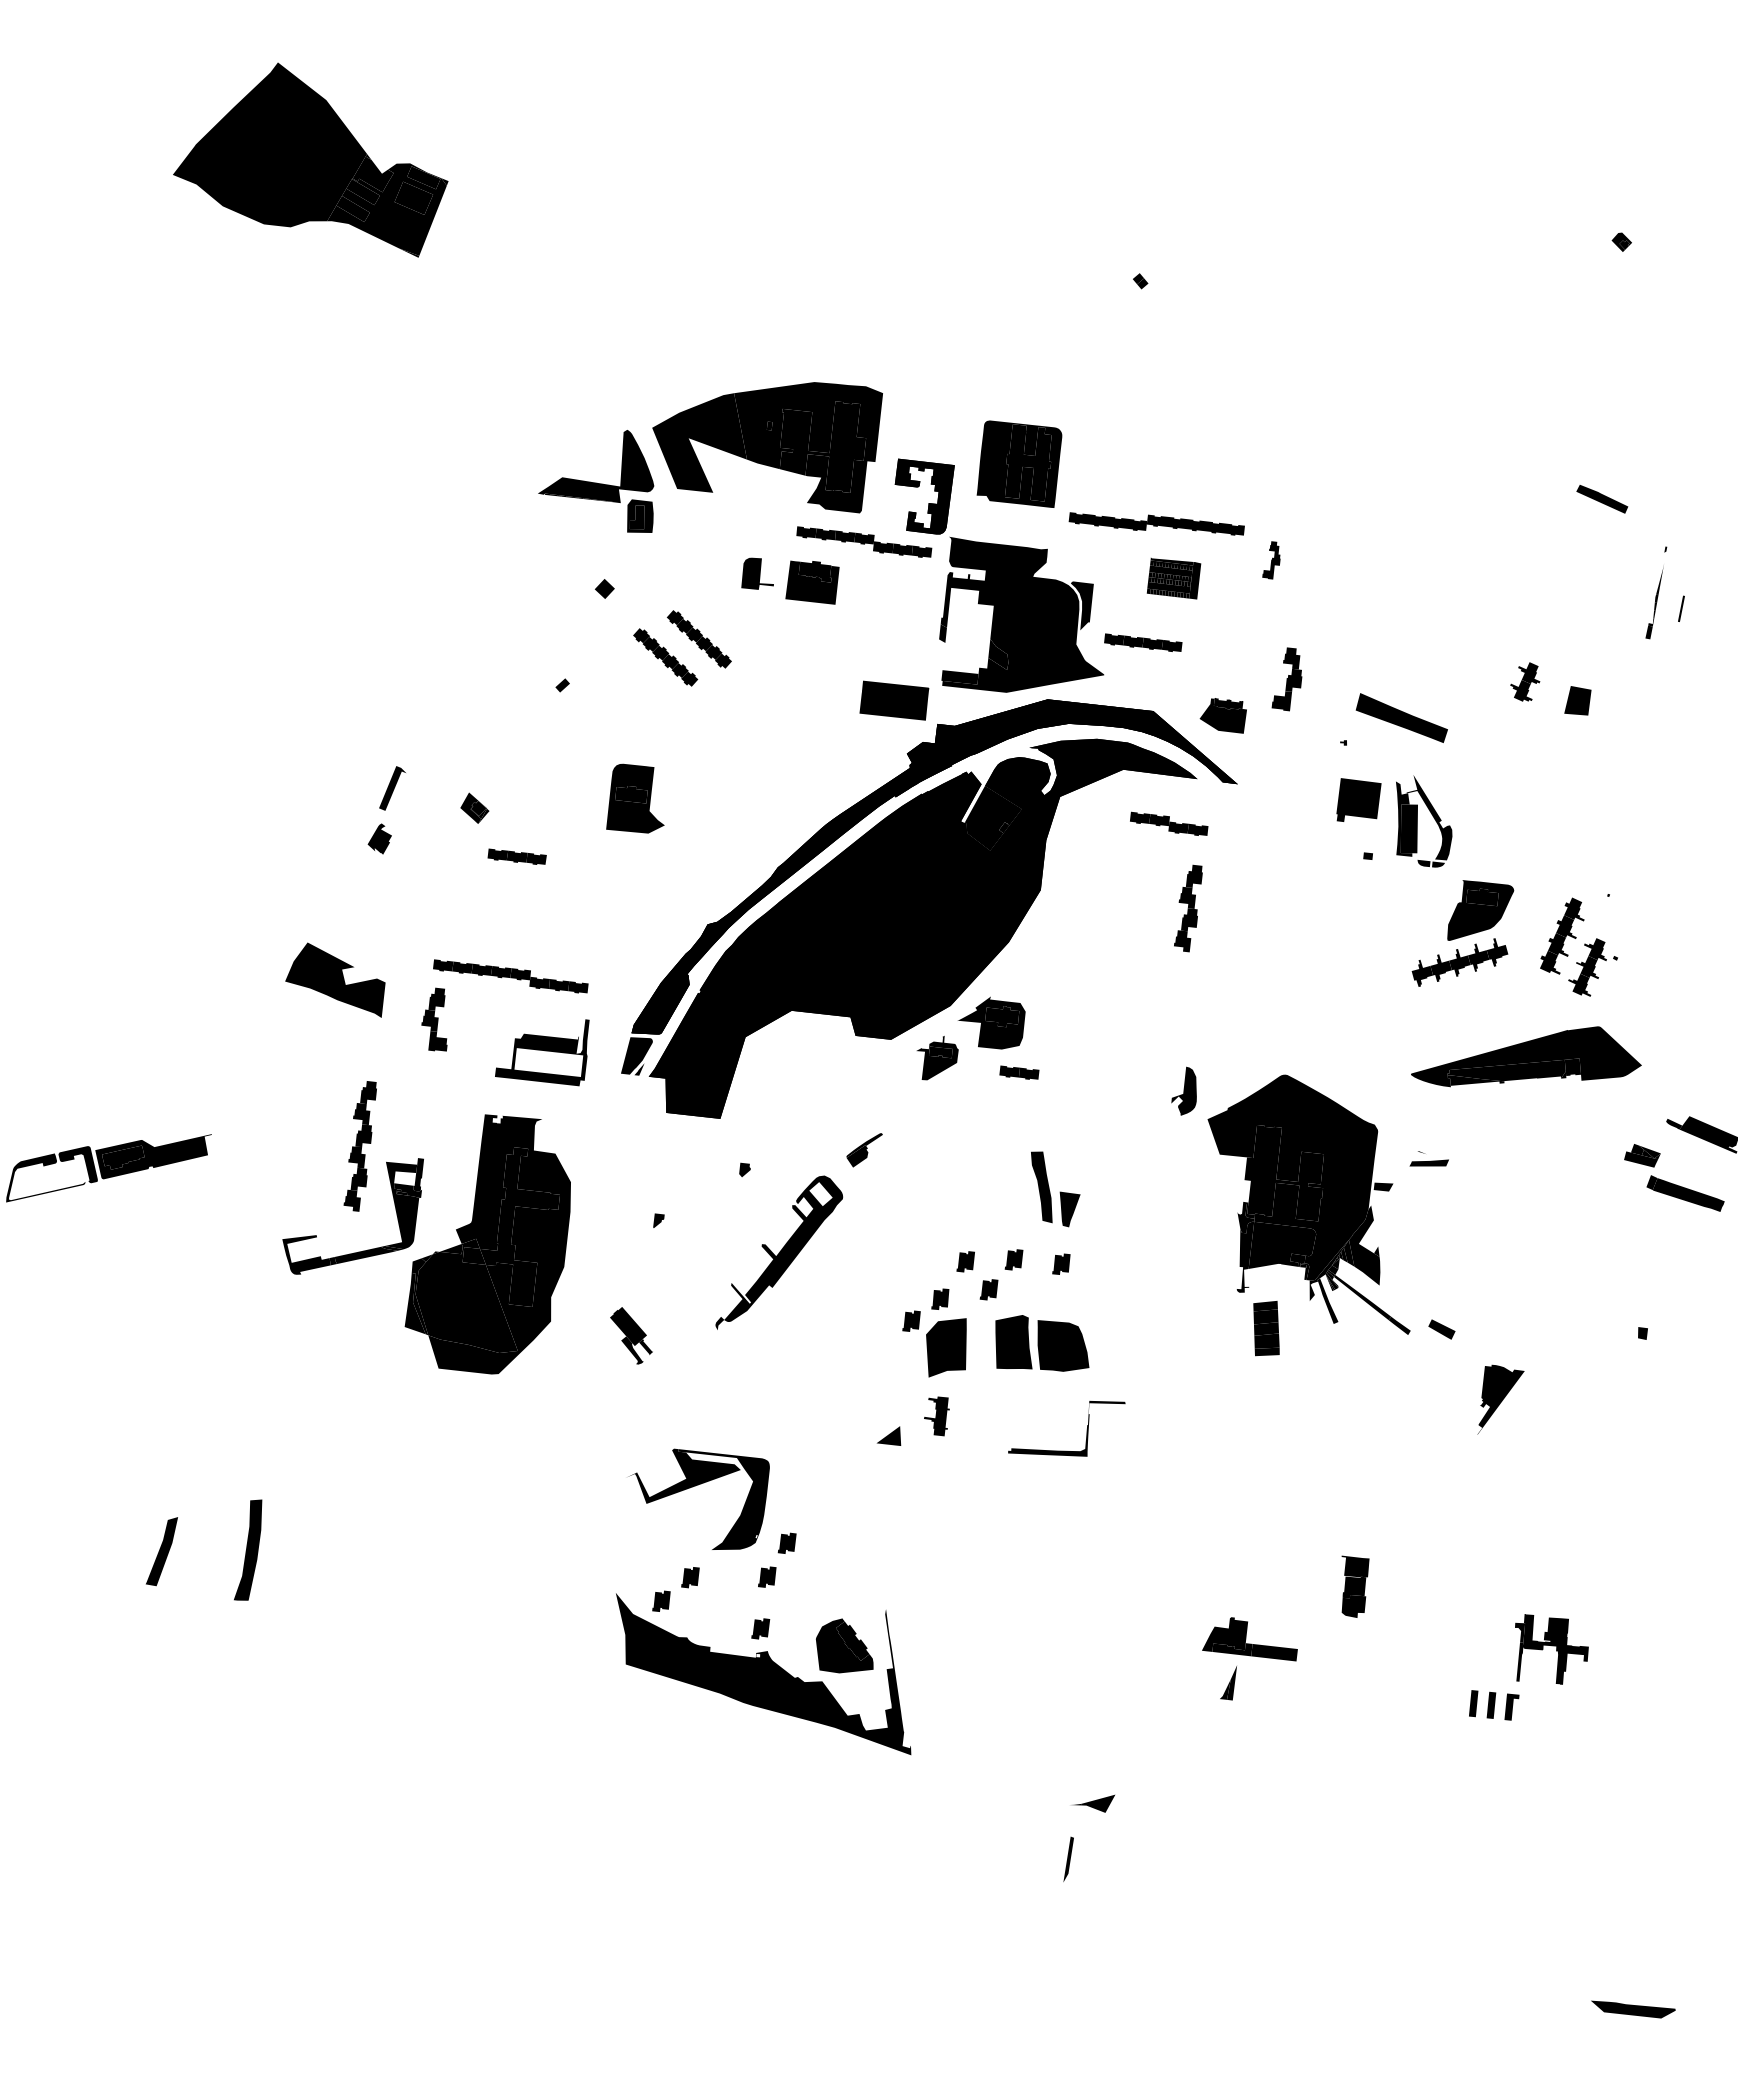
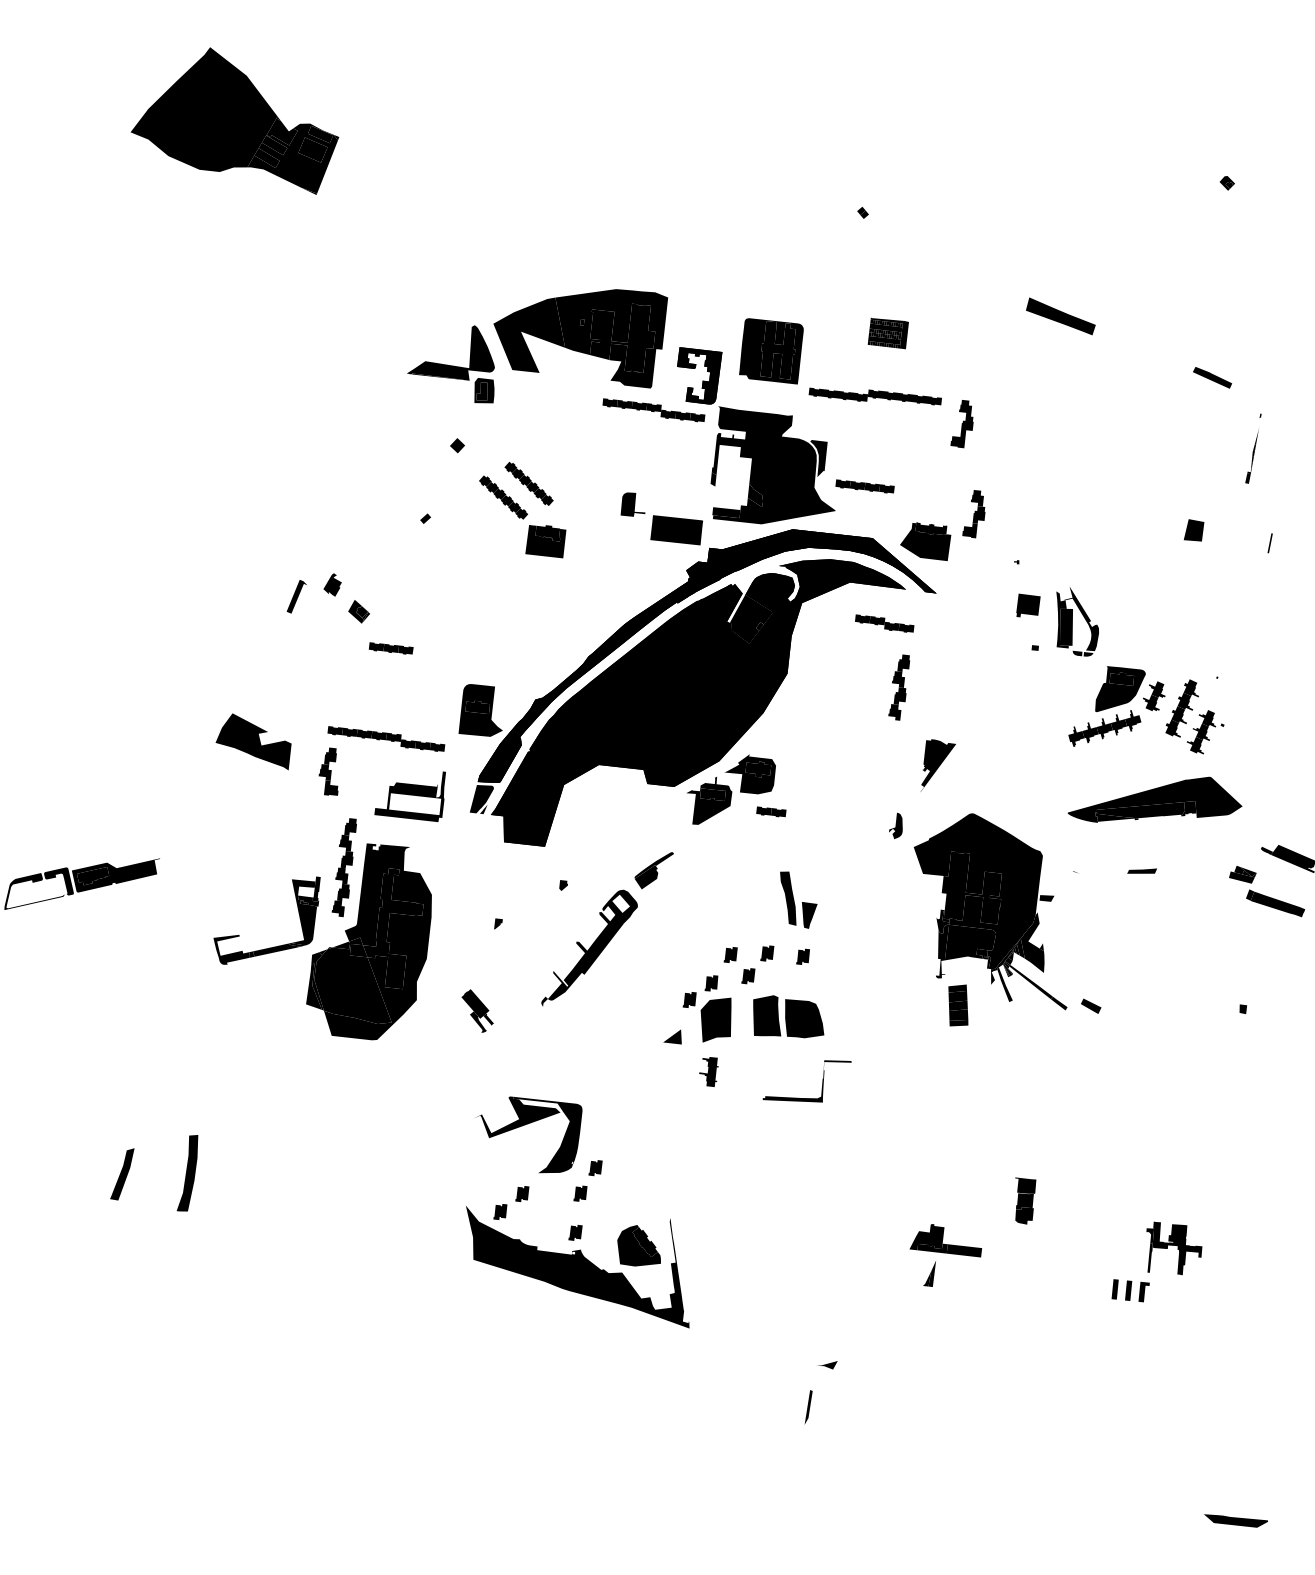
part: (1271, 560) -> (962, 424), size x1.67
part: (757, 573) -> (632, 504), moved
part: (1173, 578) -> (887, 333), moved
part: (812, 582) -> (545, 541), moved
line: (1681, 608) -> (1270, 543), moved
part: (1525, 681) -> (1154, 695), moved
part: (1223, 715) -> (925, 541), size x1.43
part: (1401, 717) -> (1060, 315), moved
part: (635, 798) -> (480, 710), moved
part: (1359, 799) -> (1028, 605), size x0.71
part: (379, 838) -> (332, 584), moved
part: (937, 1057) -> (709, 800), size x1.43
part: (1183, 1091) -> (895, 826), size x0.71
part: (359, 1146) -> (343, 867), moved
part: (864, 1149) -> (654, 870), size x1.43
part: (1428, 1162) -> (1141, 870), moved
part: (1500, 1399) -> (937, 765), moved
part: (888, 1435) -> (672, 1036), moved
part: (1093, 1803) -> (827, 1365), size x0.62

